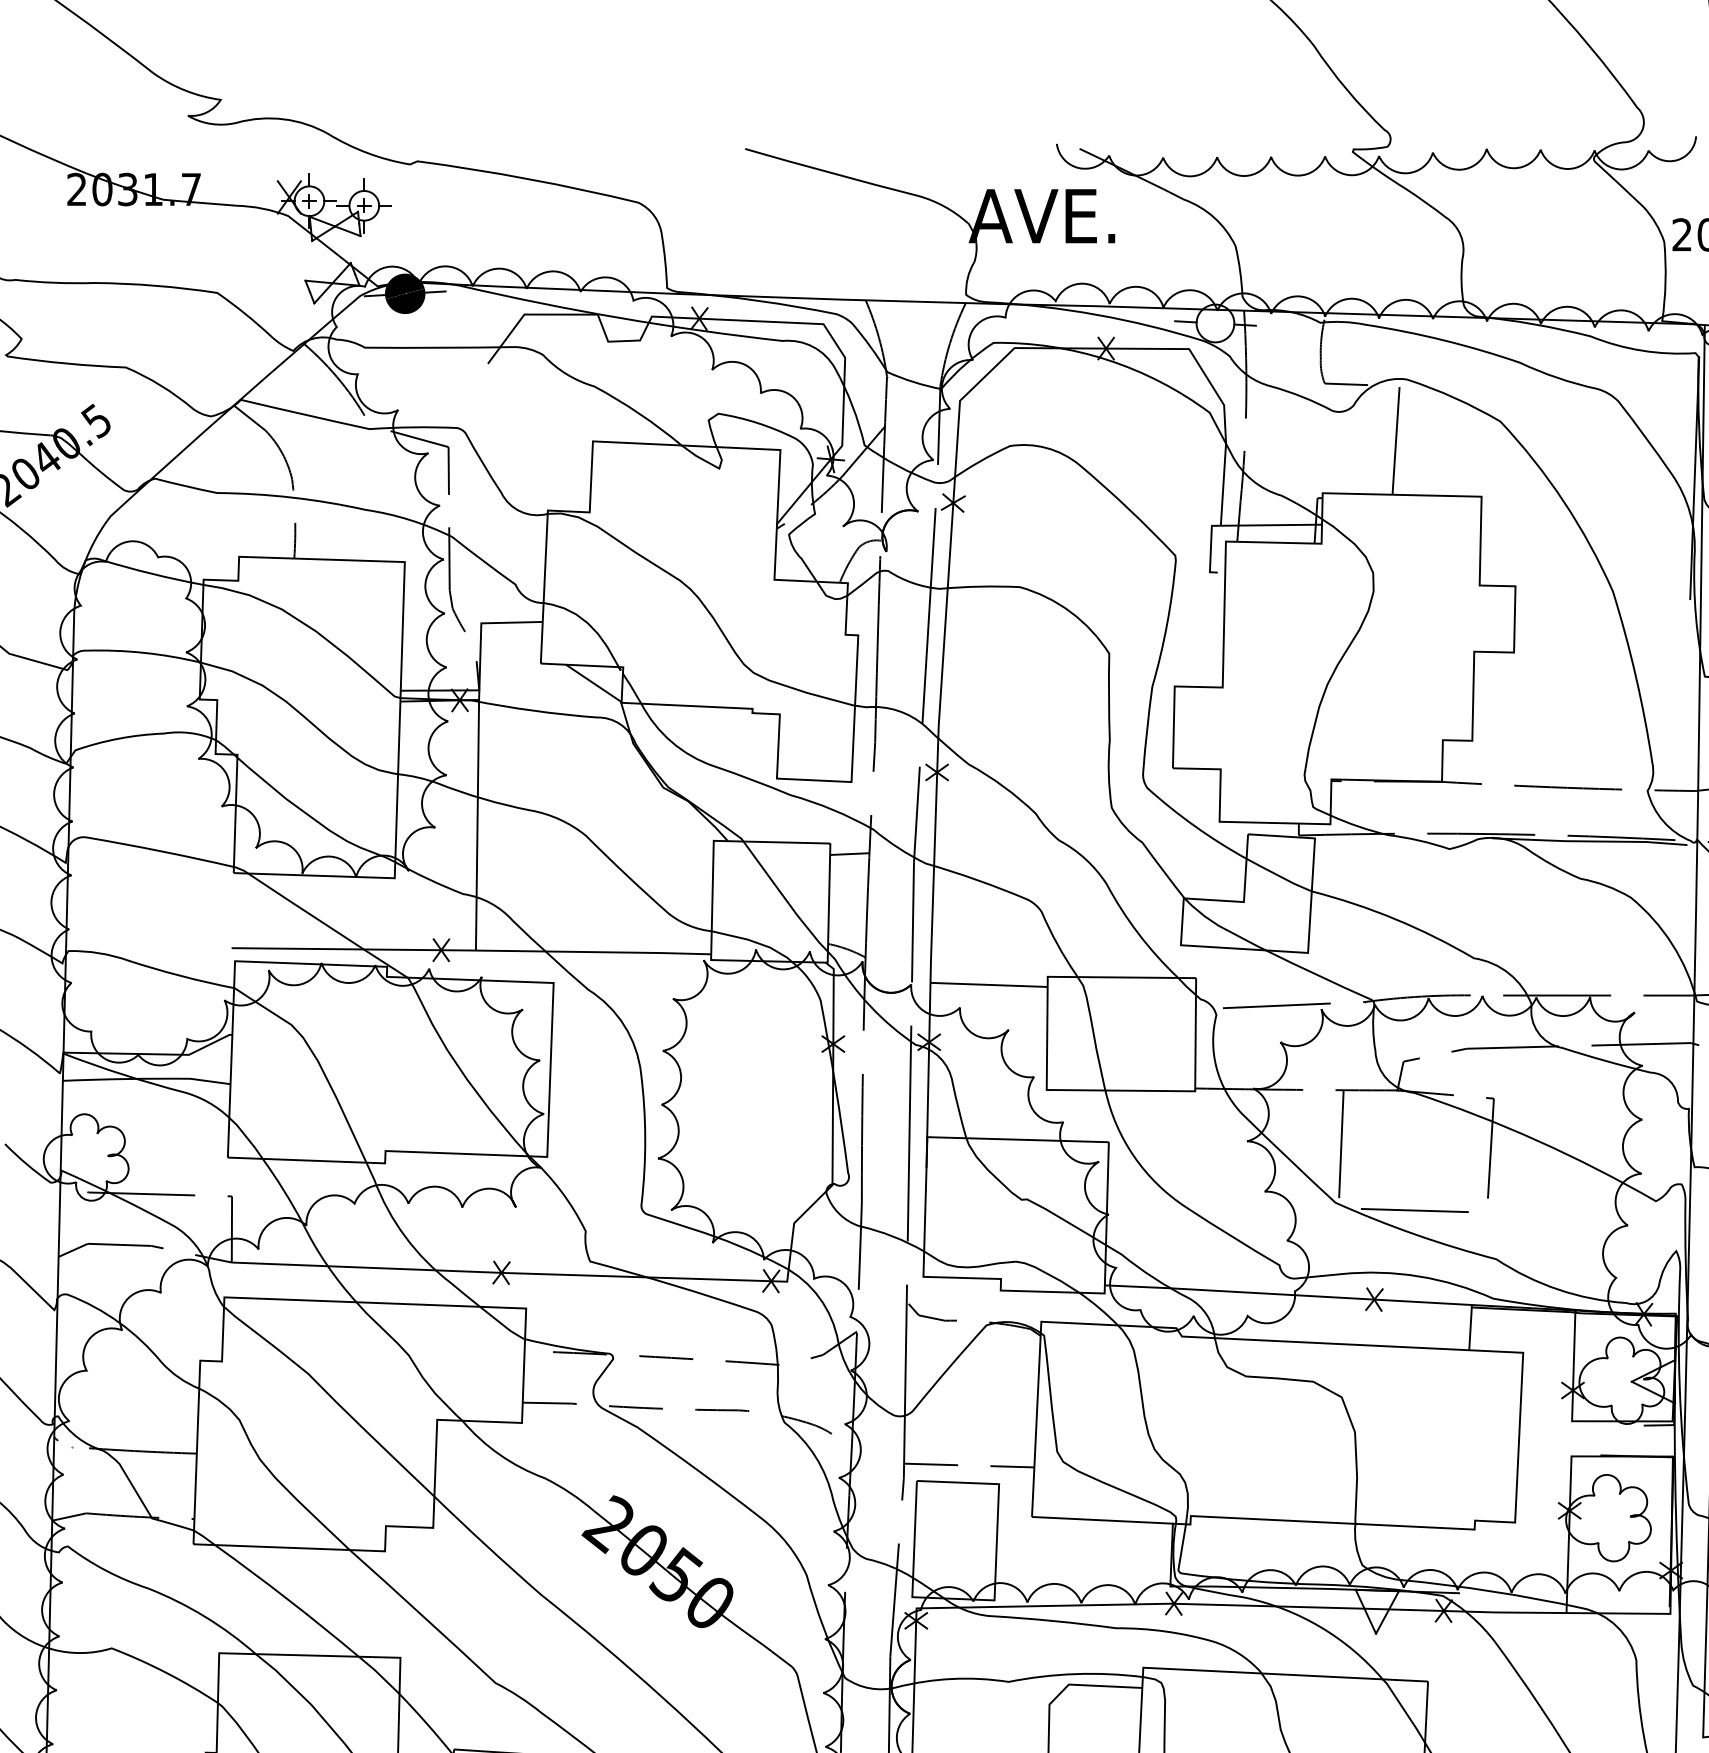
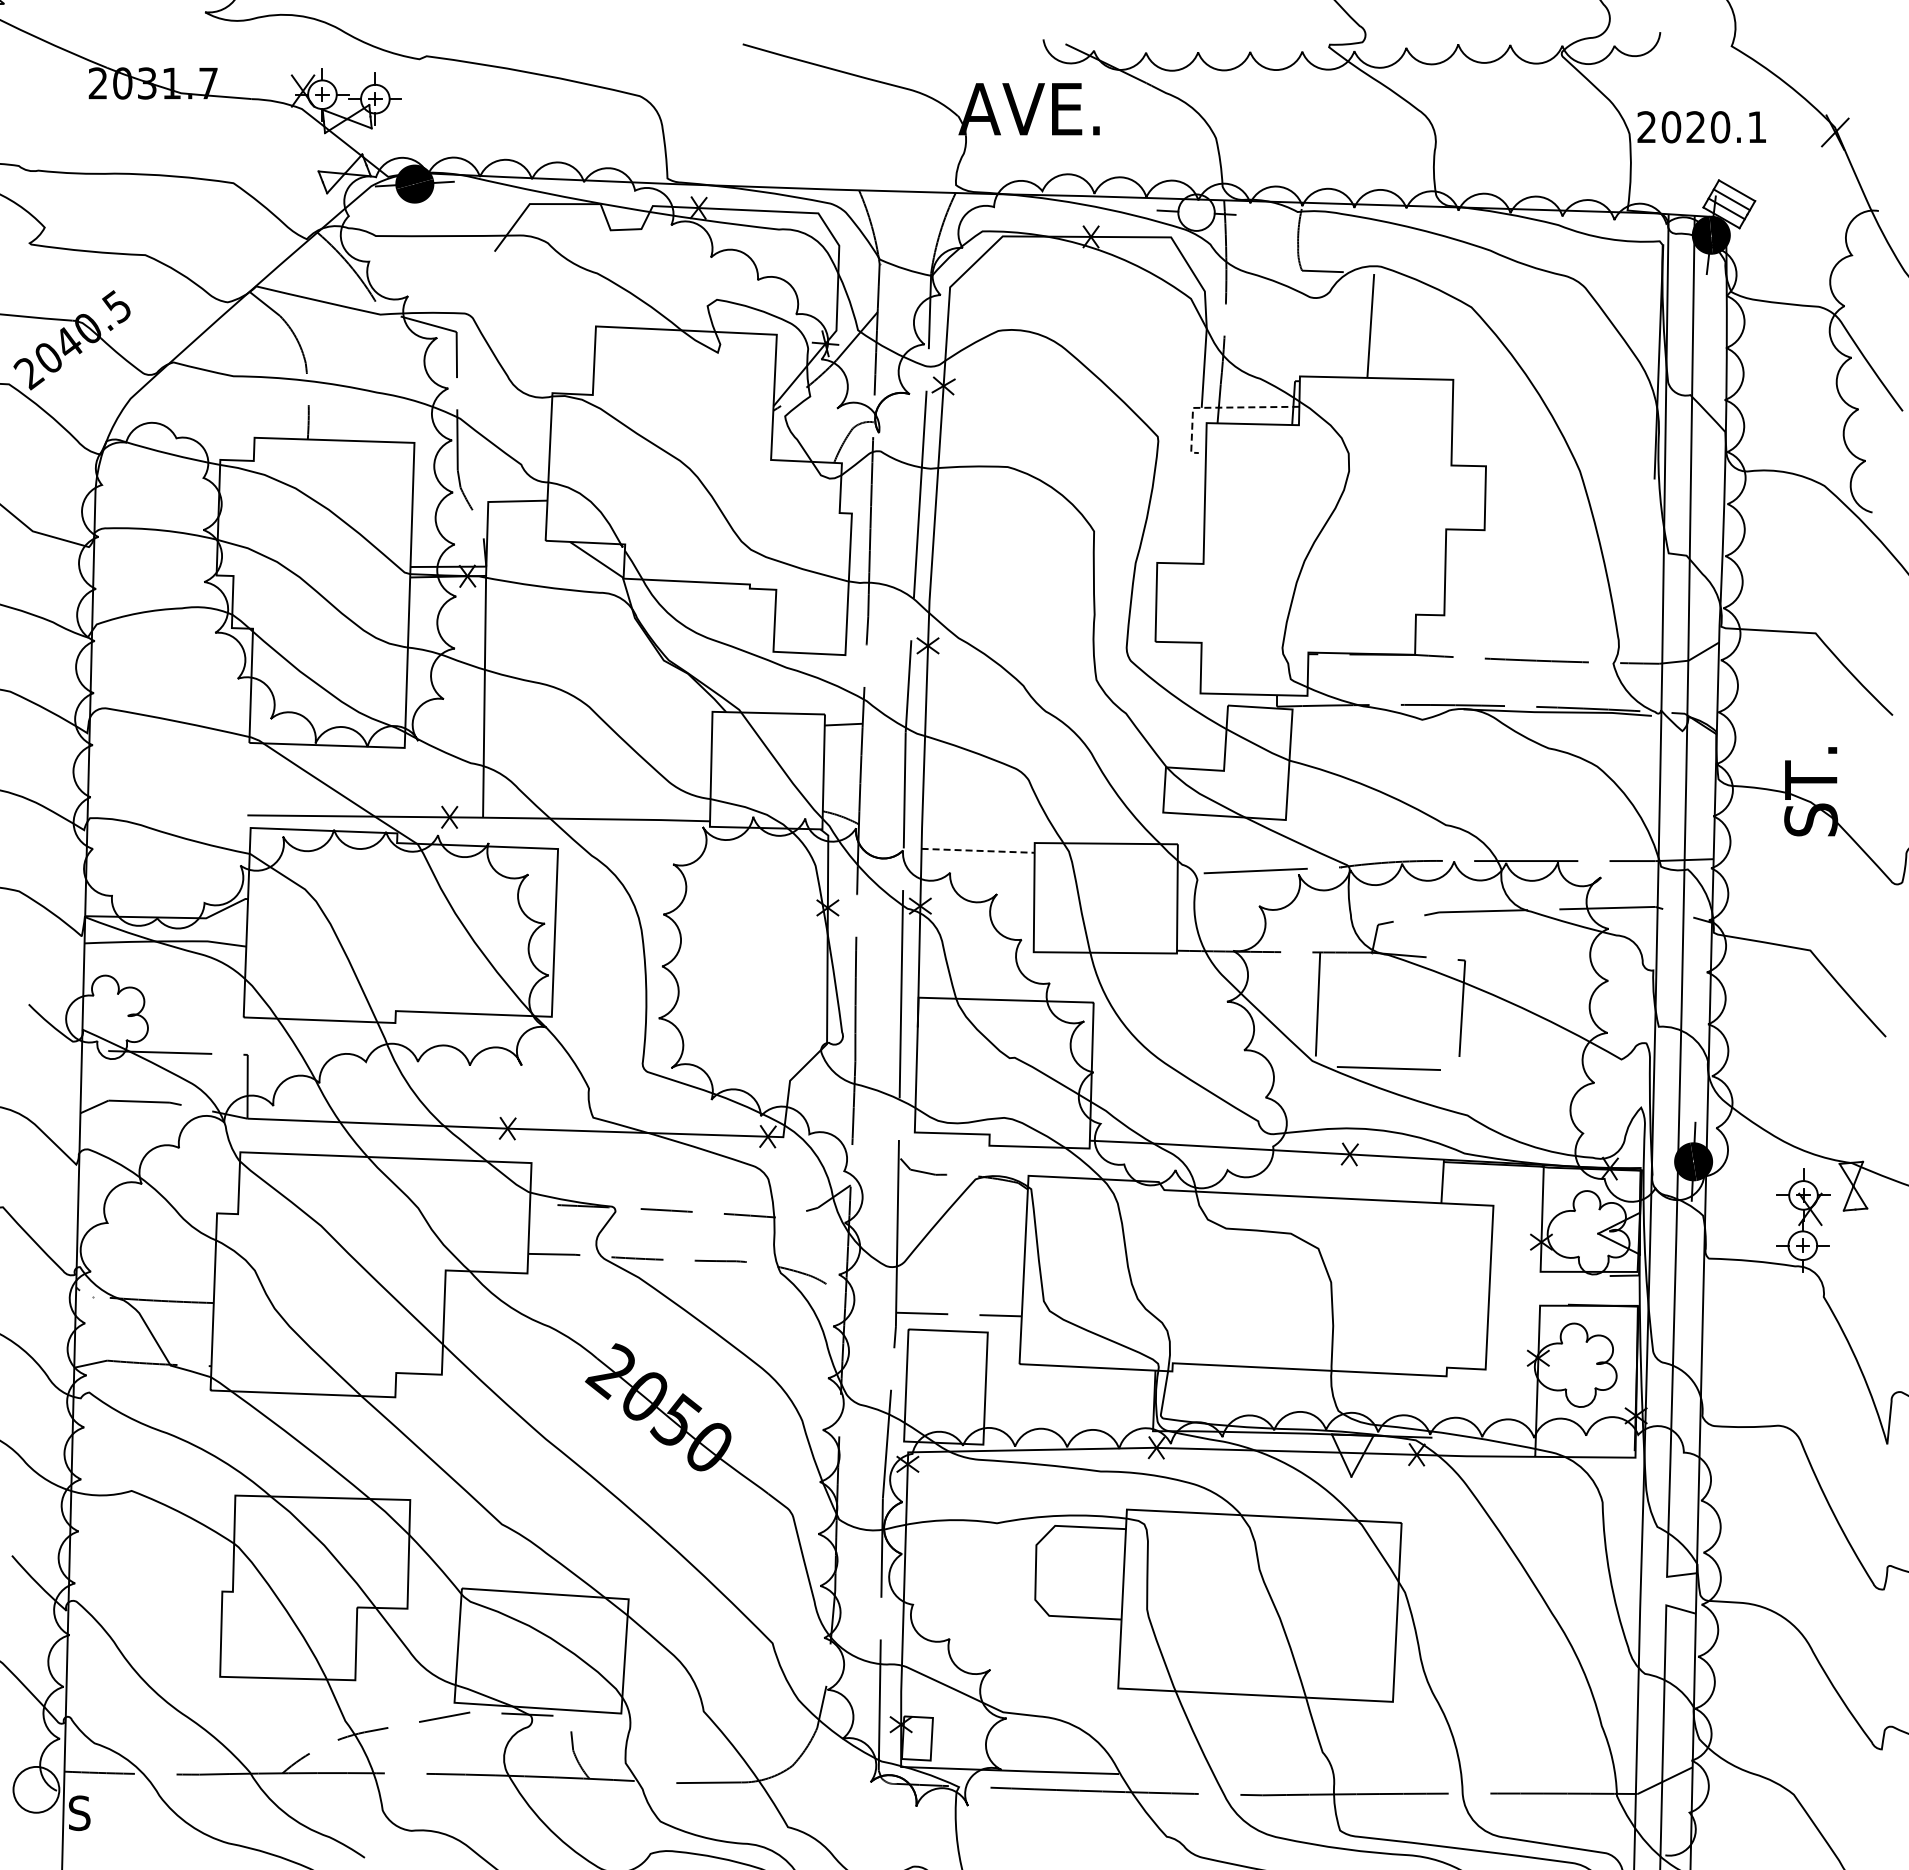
line: (1238, 525) -> (1218, 407), solid -> dashed
line: (989, 984) -> (978, 850), solid -> dashed

